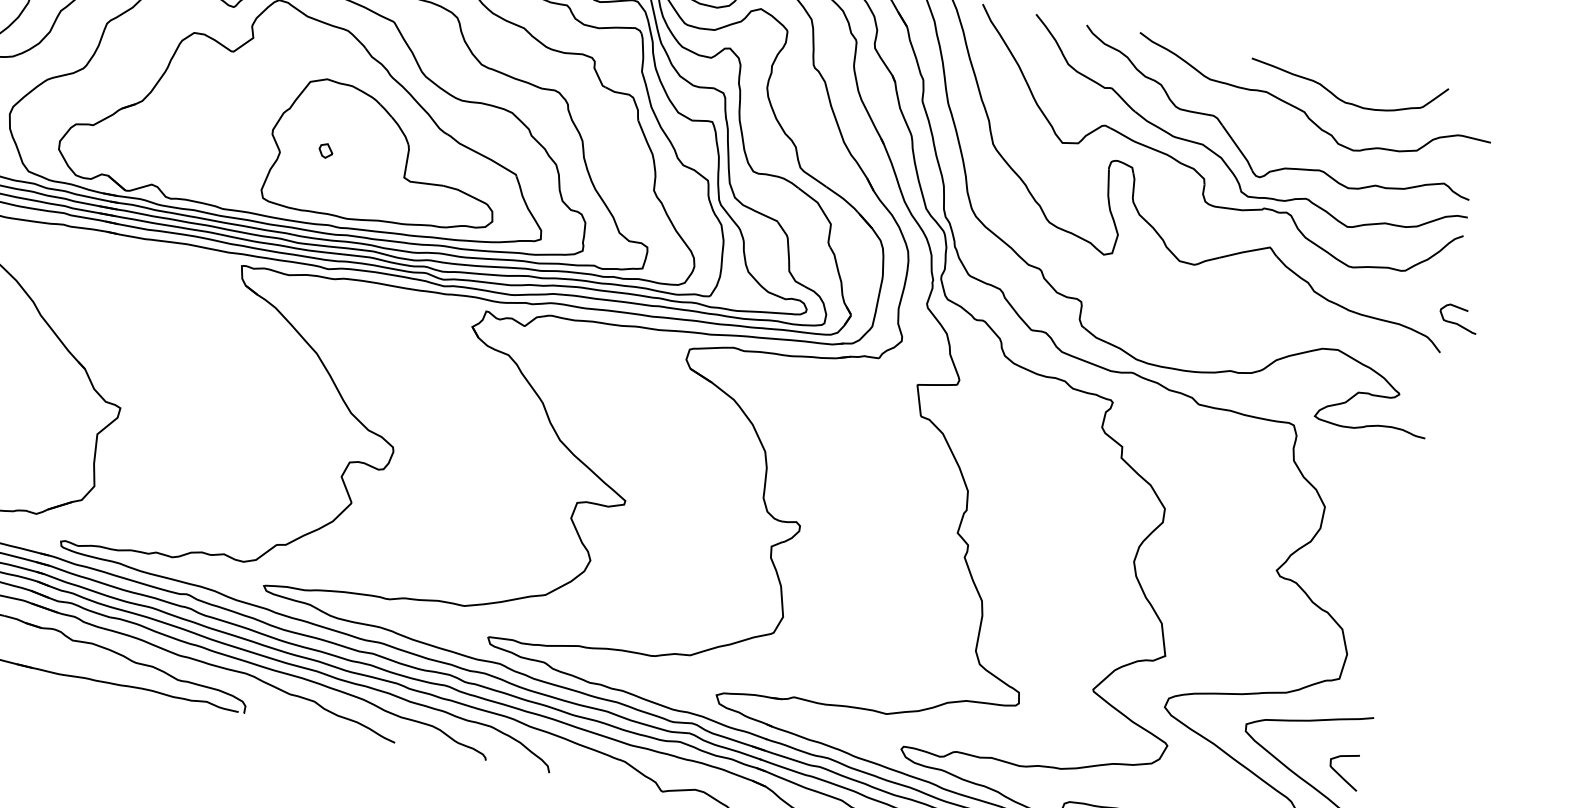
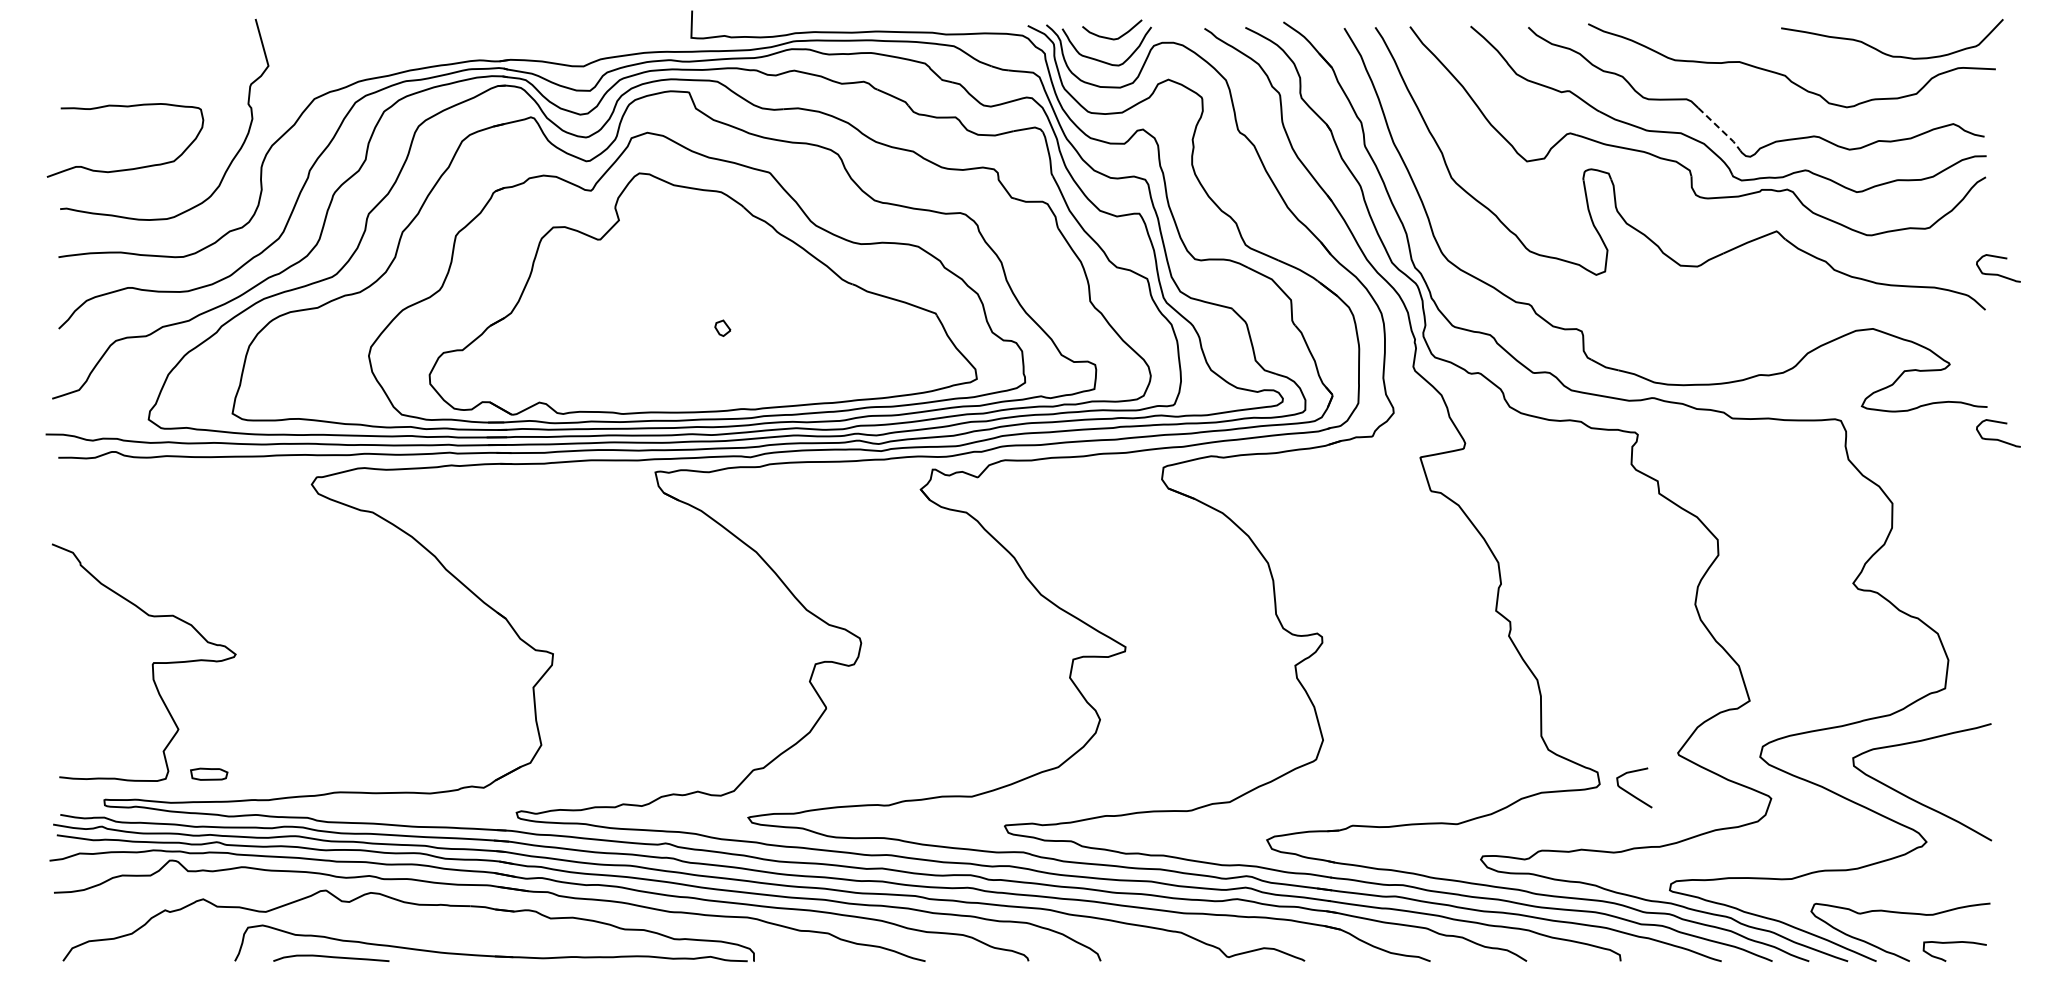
curve: (1341, 98) -> (1887, 53), moved
line: (1238, 148) -> (1720, 129), solid -> dashed
part: (385, 158) -> (789, 323), removed
curve: (1428, 467) -> (1997, 438), added
curve: (1340, 775) -> (1631, 793), moved

